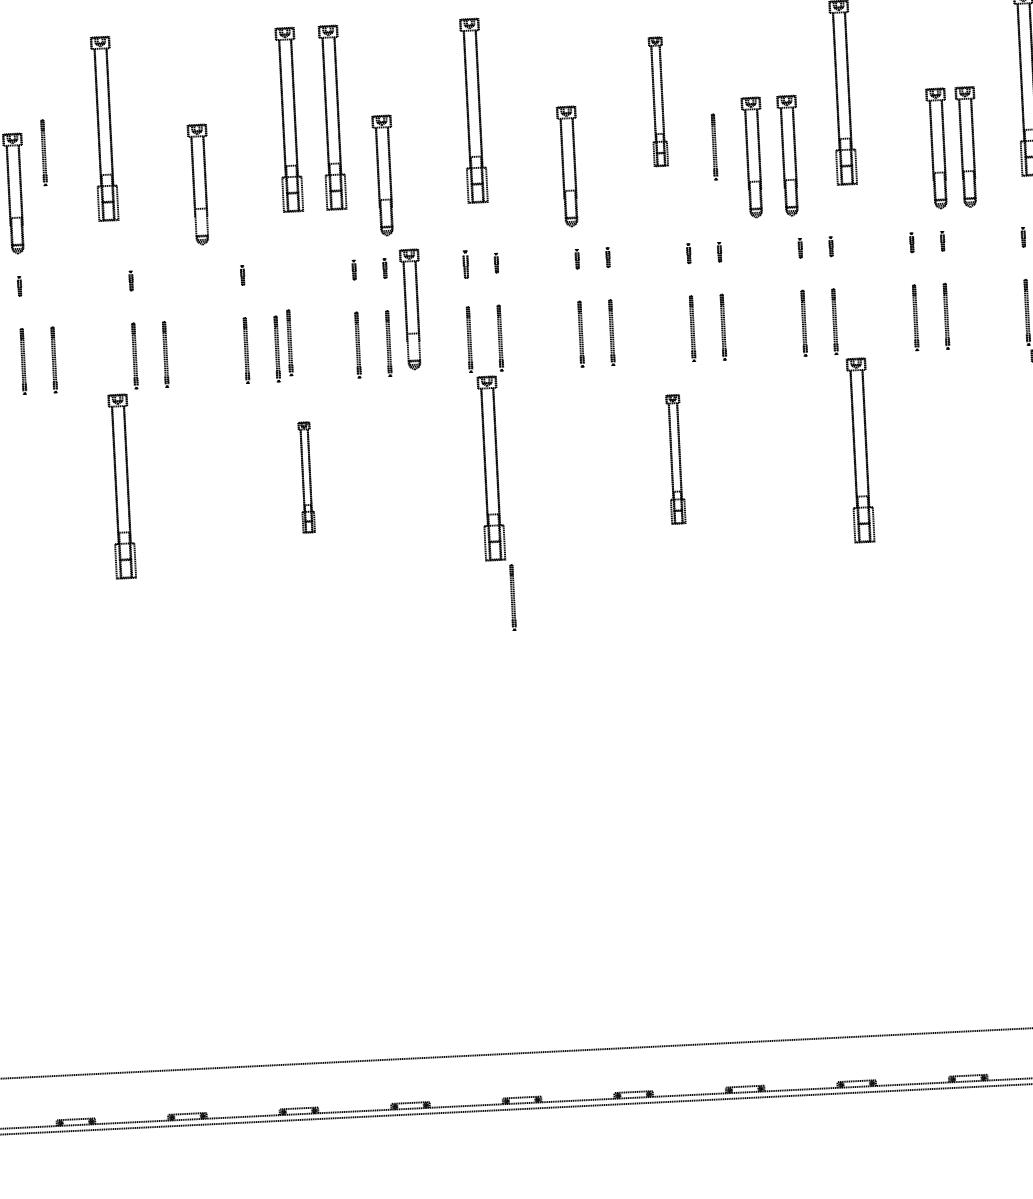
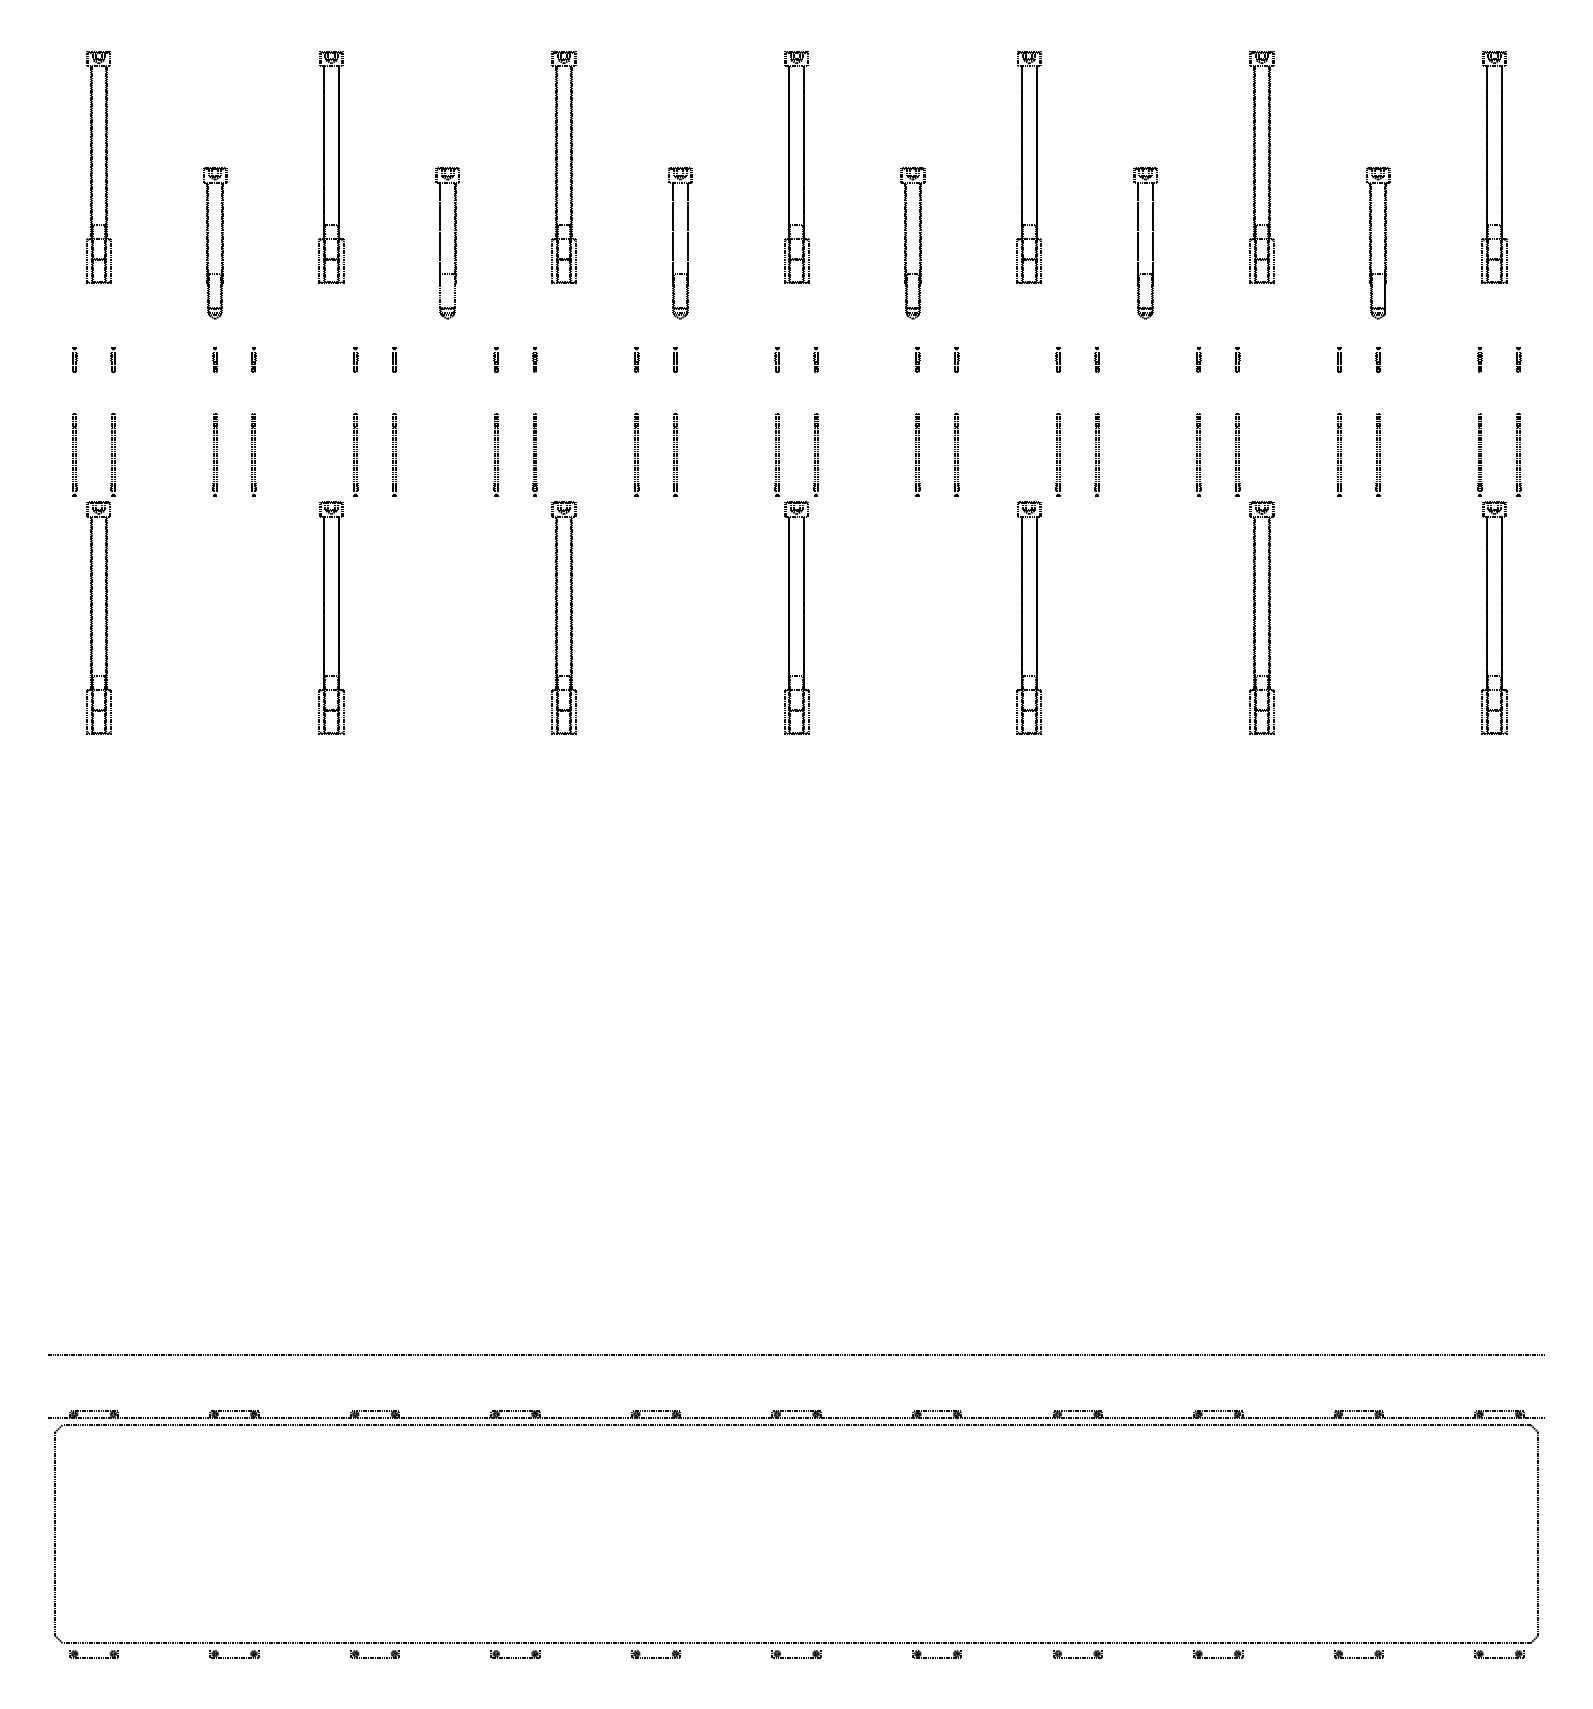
part: (657, 101) -> (1028, 167), size x1.43
part: (326, 118) -> (611, 167), removed
part: (713, 146) -> (1096, 227), removed
part: (972, 146) -> (1421, 242), removed
part: (43, 152) -> (253, 193), removed
part: (783, 156) -> (1183, 243), removed
part: (465, 264) -> (776, 359), size x0.71
part: (273, 273) -> (534, 359), added
line: (161, 278) -> (393, 359), added
part: (50, 284) -> (253, 359), added
part: (406, 309) -> (699, 413), removed
part: (289, 342) -> (550, 447), removed
part: (675, 459) -> (1028, 617), size x1.43
part: (306, 477) -> (563, 617), size x1.67
part: (512, 597) -> (815, 781), removed

